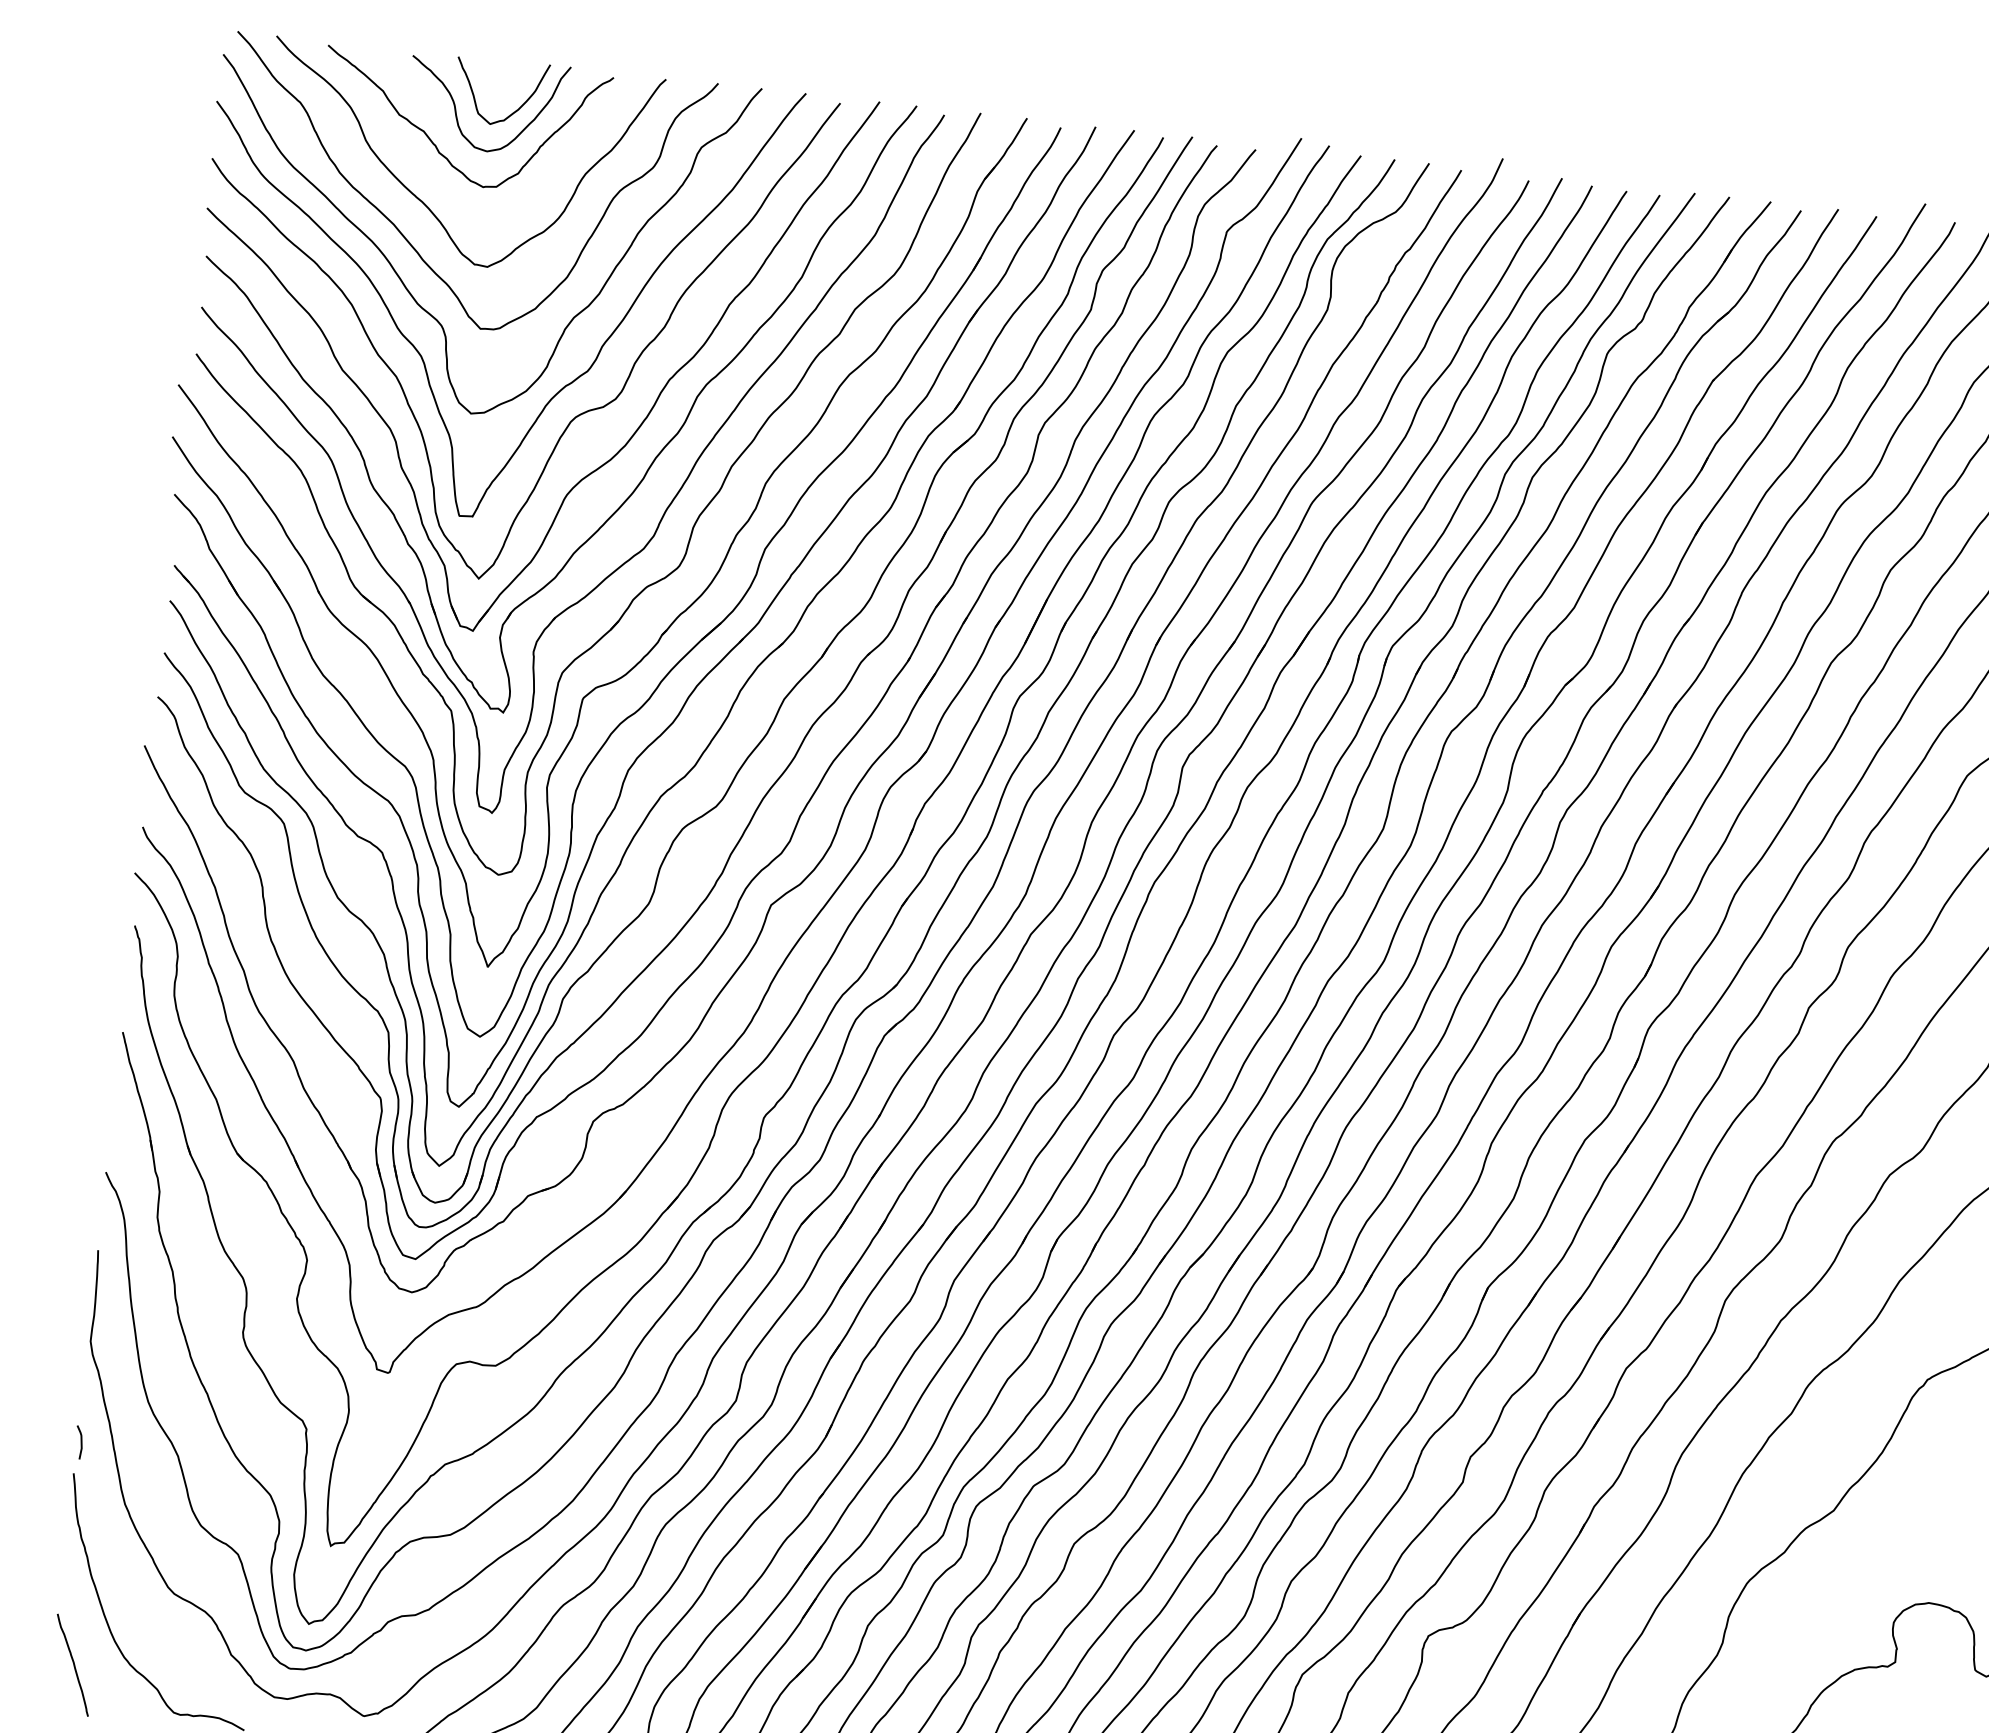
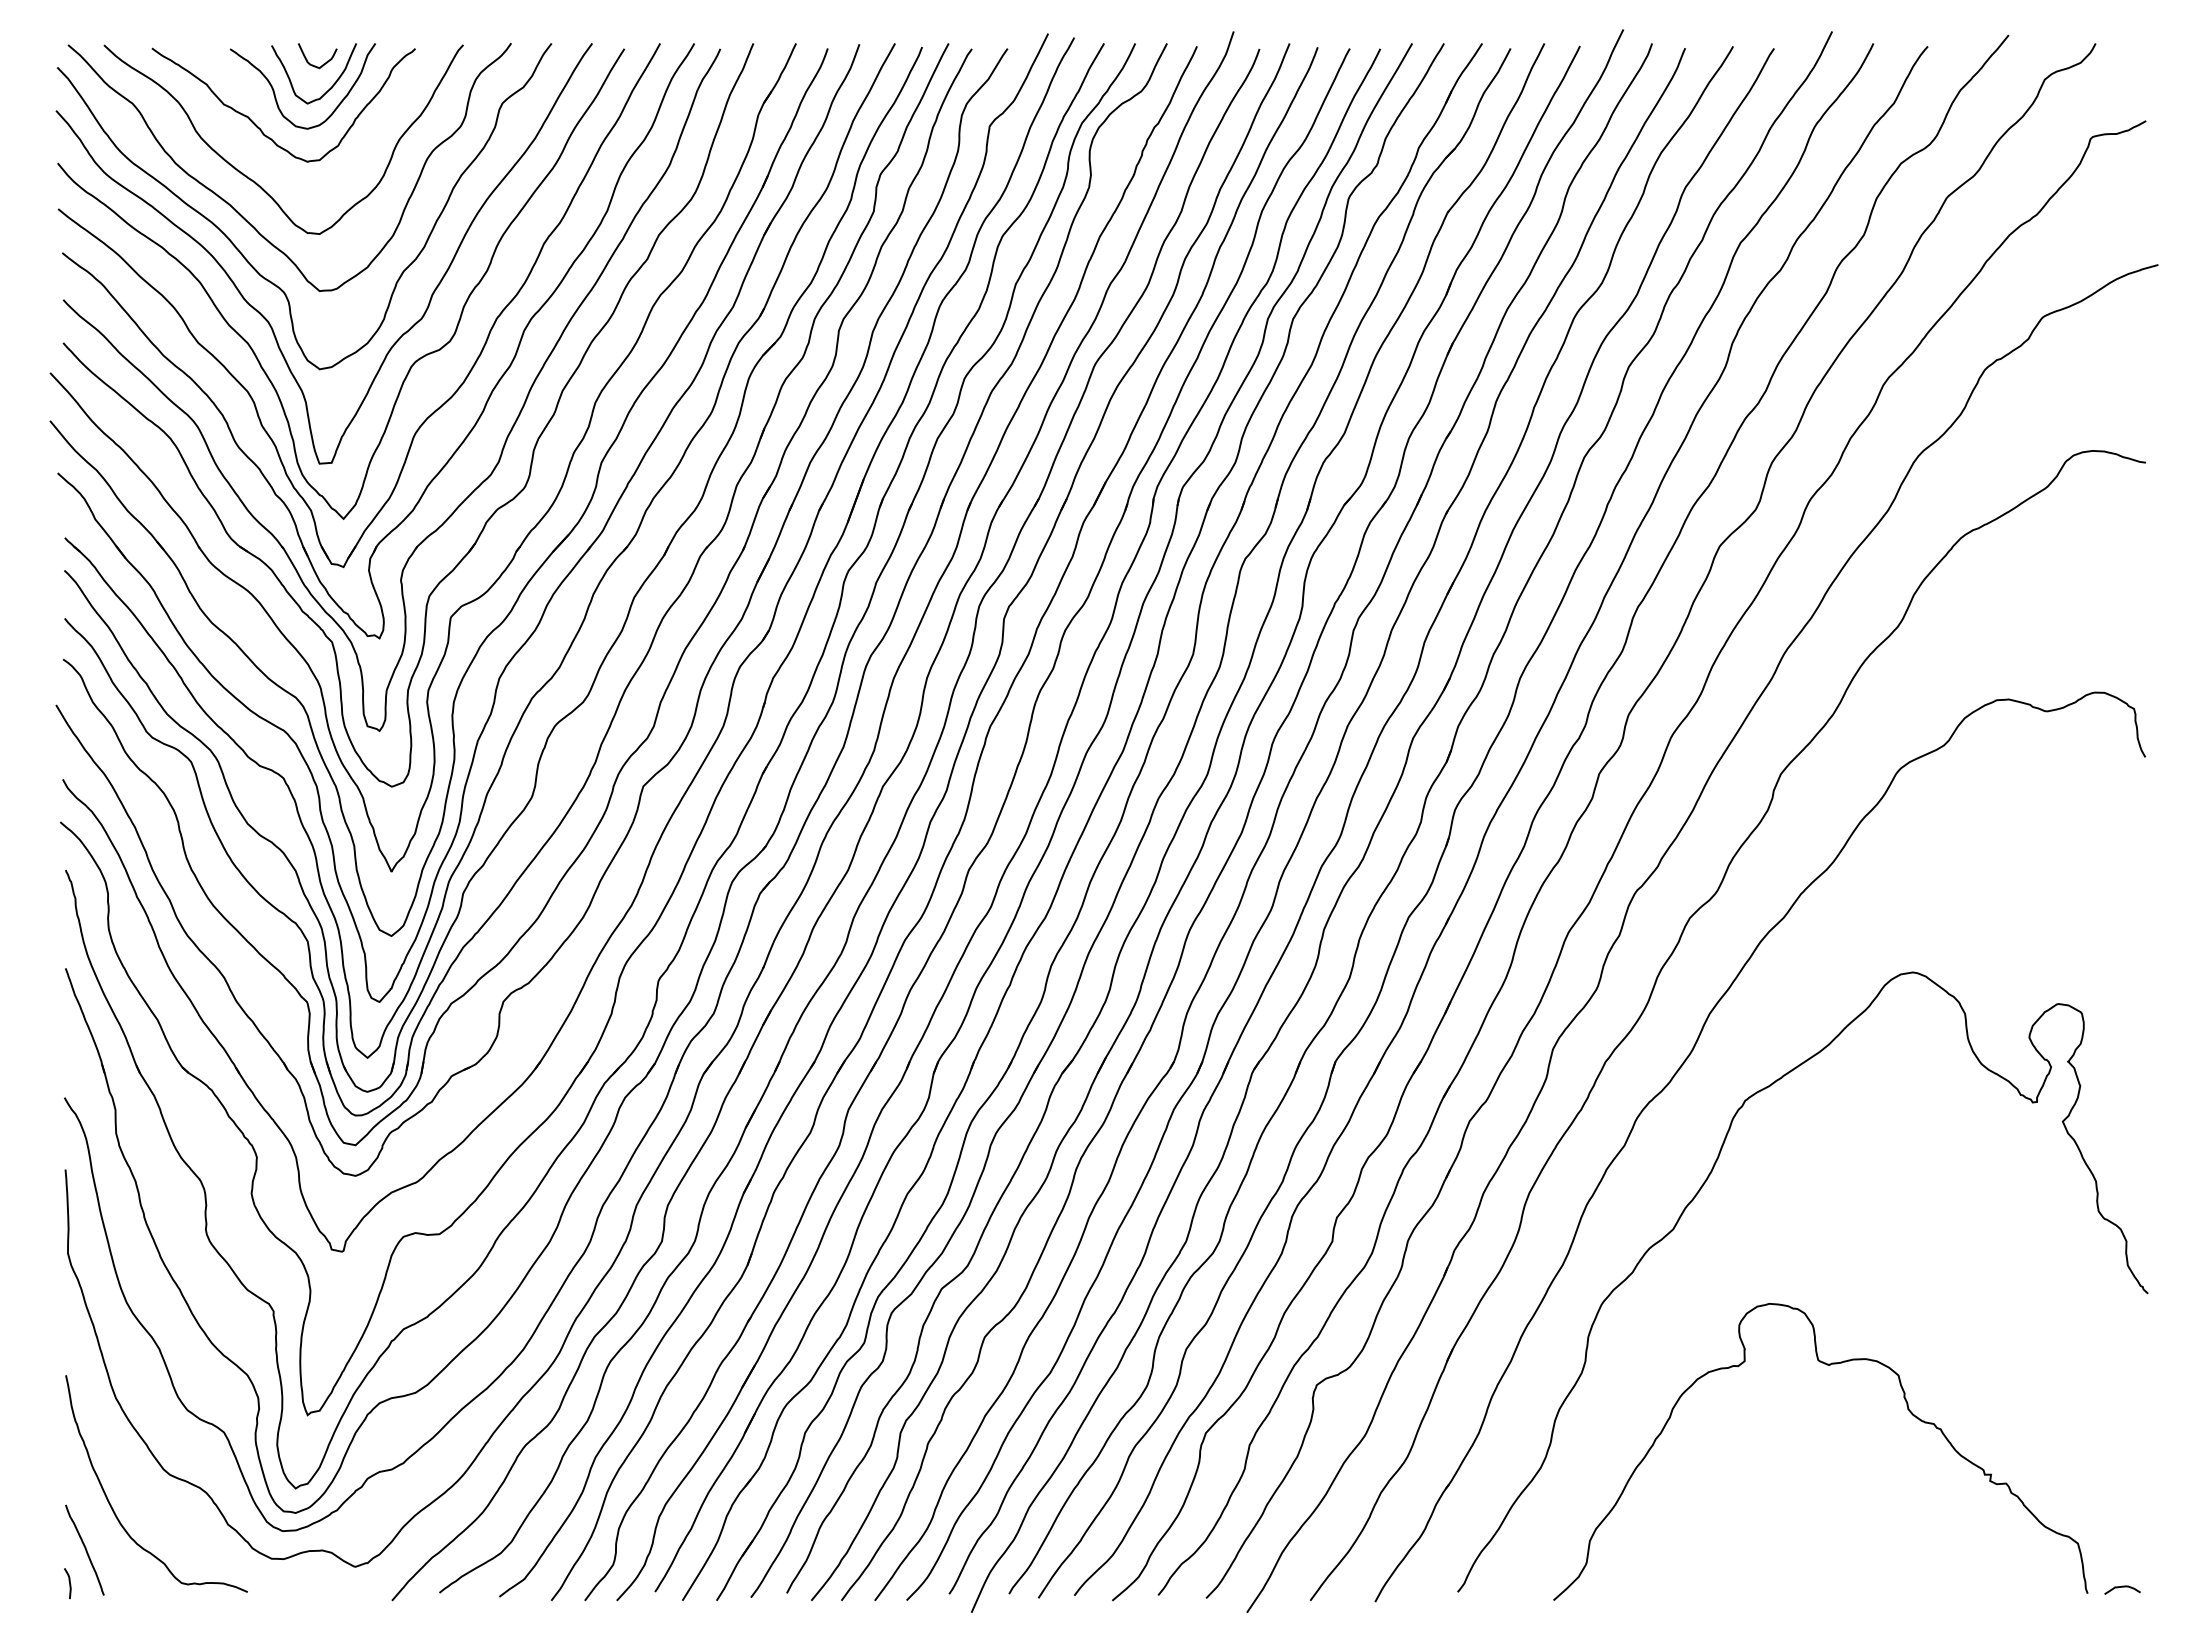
curve: (501, 82) -> (313, 64), added
curve: (80, 1442) -> (69, 1583), moved

